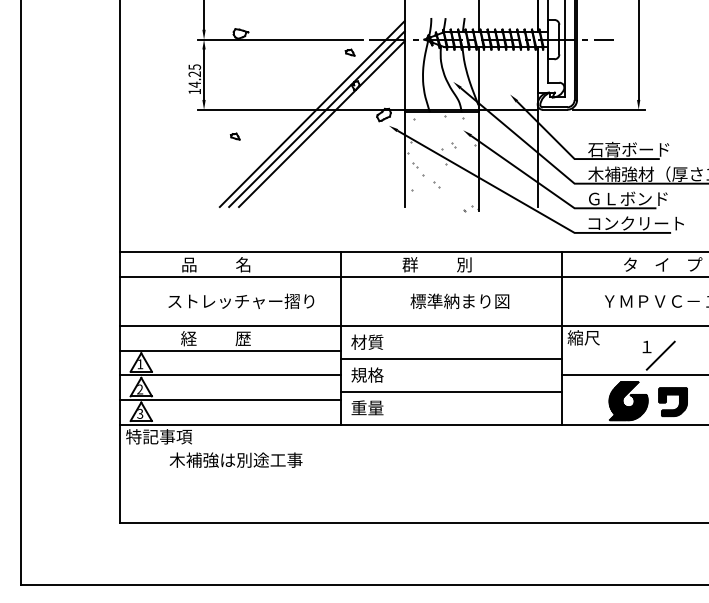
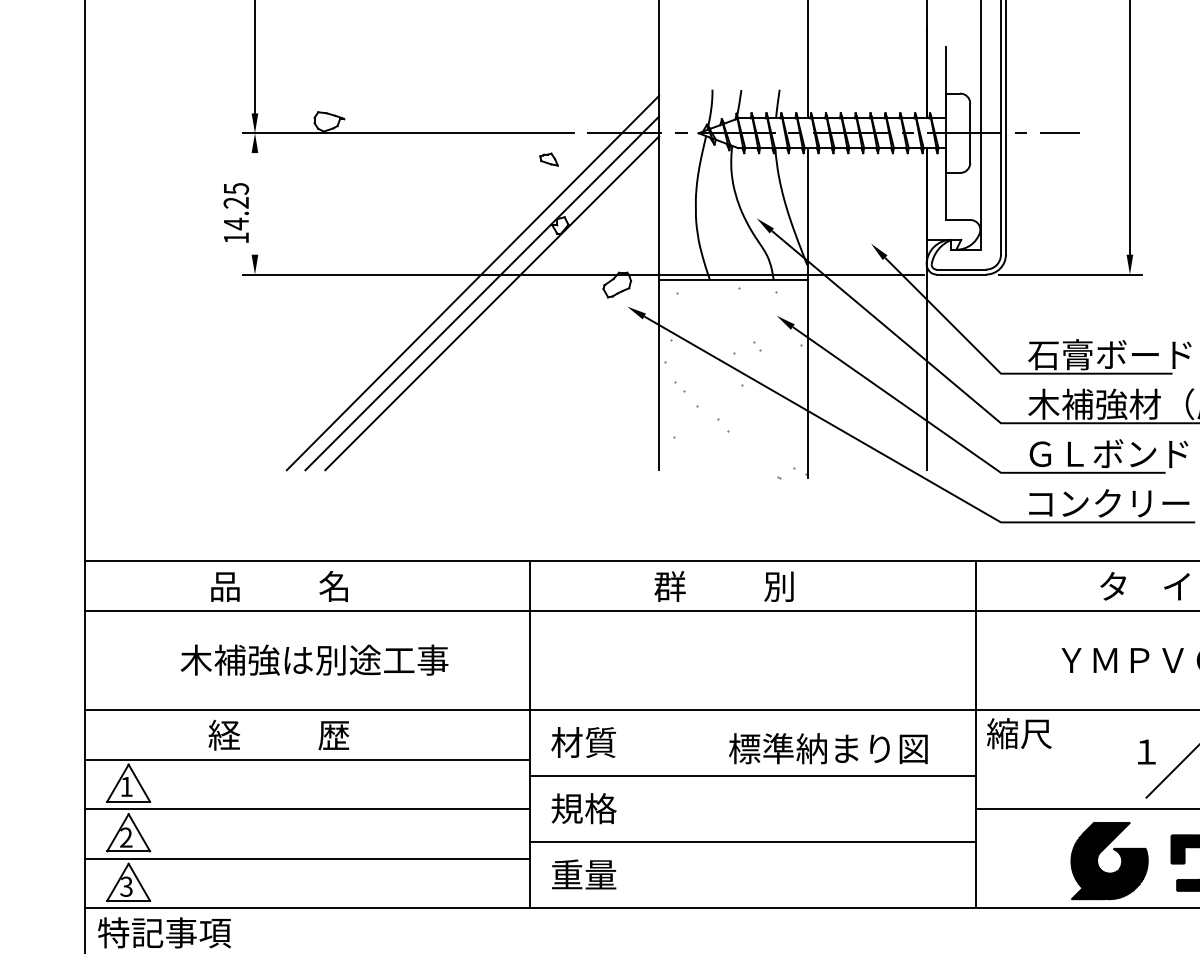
line: (204, 74) -> (255, 203), removed
part: (234, 136) -> (316, 328), removed
text: (240, 300) -> (328, 658), ストレッチャー摺り -> 木補強は別途工事
text: (459, 300) -> (827, 746), moved

